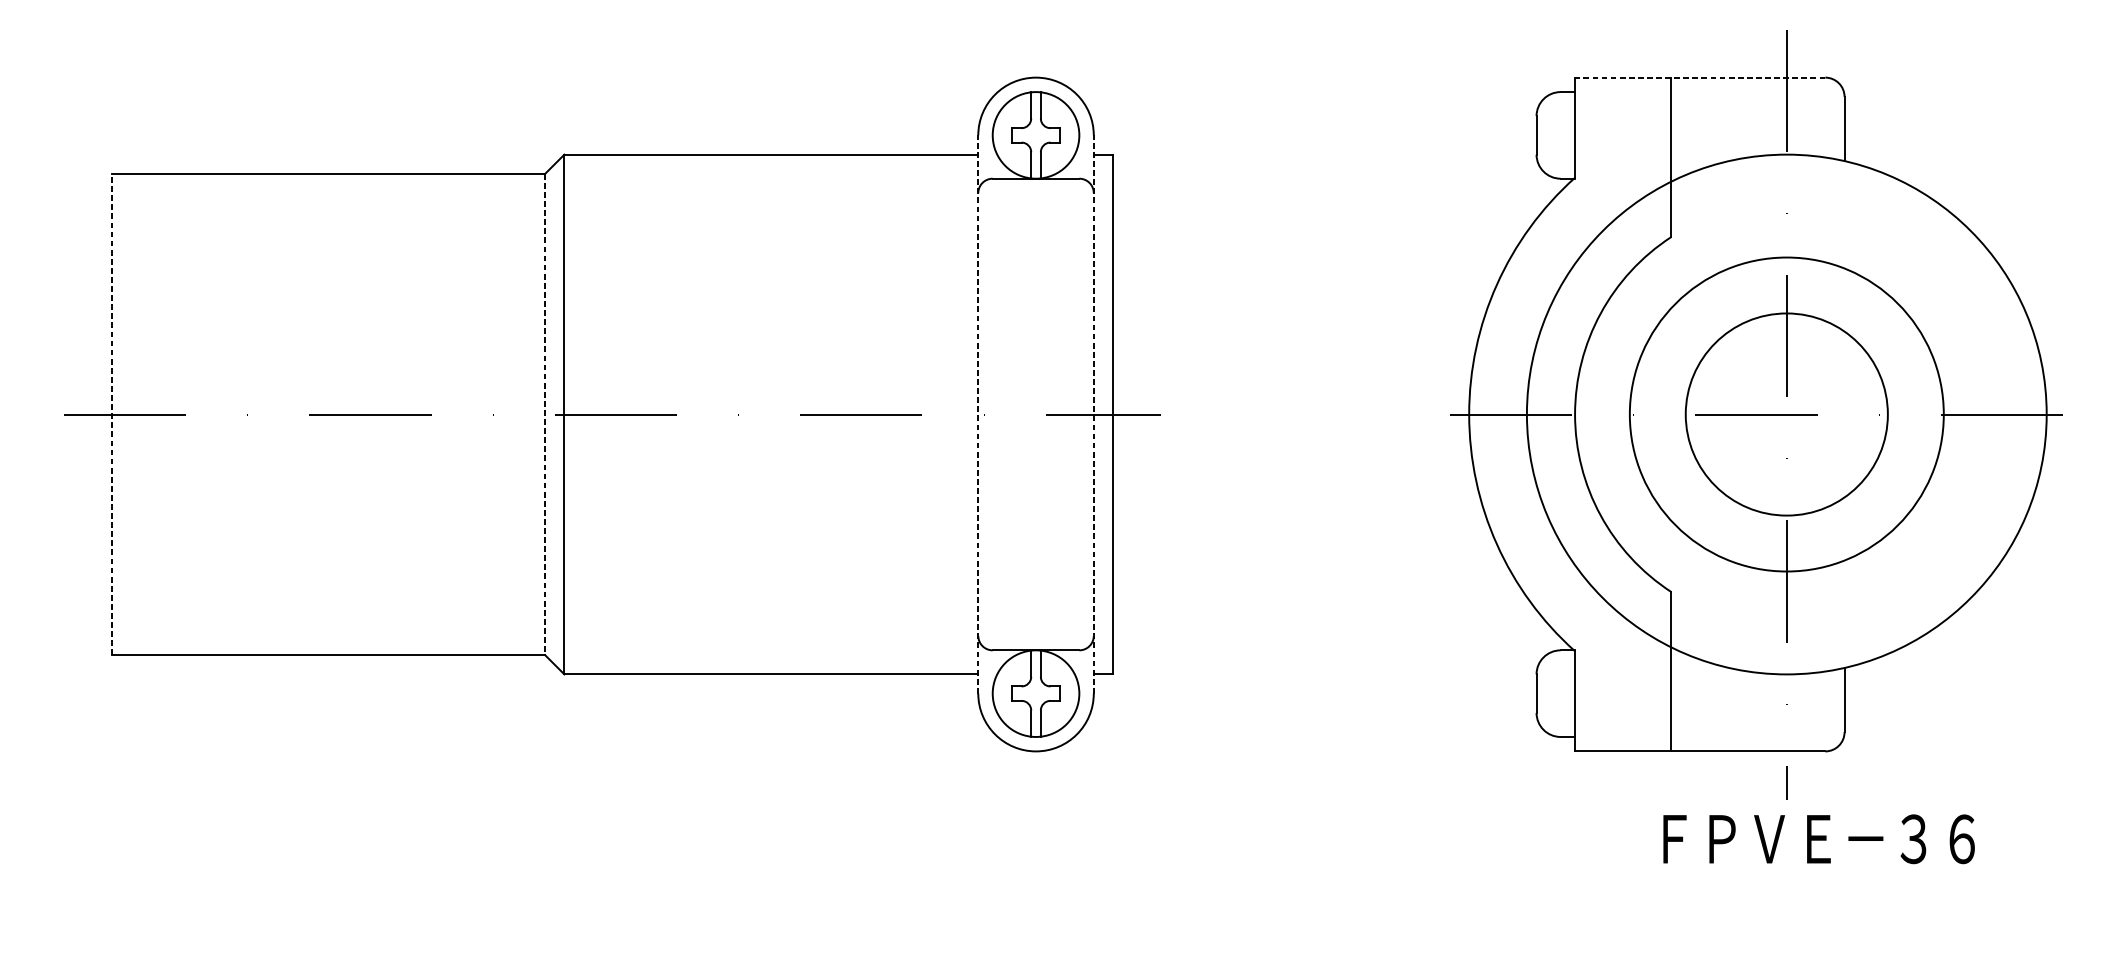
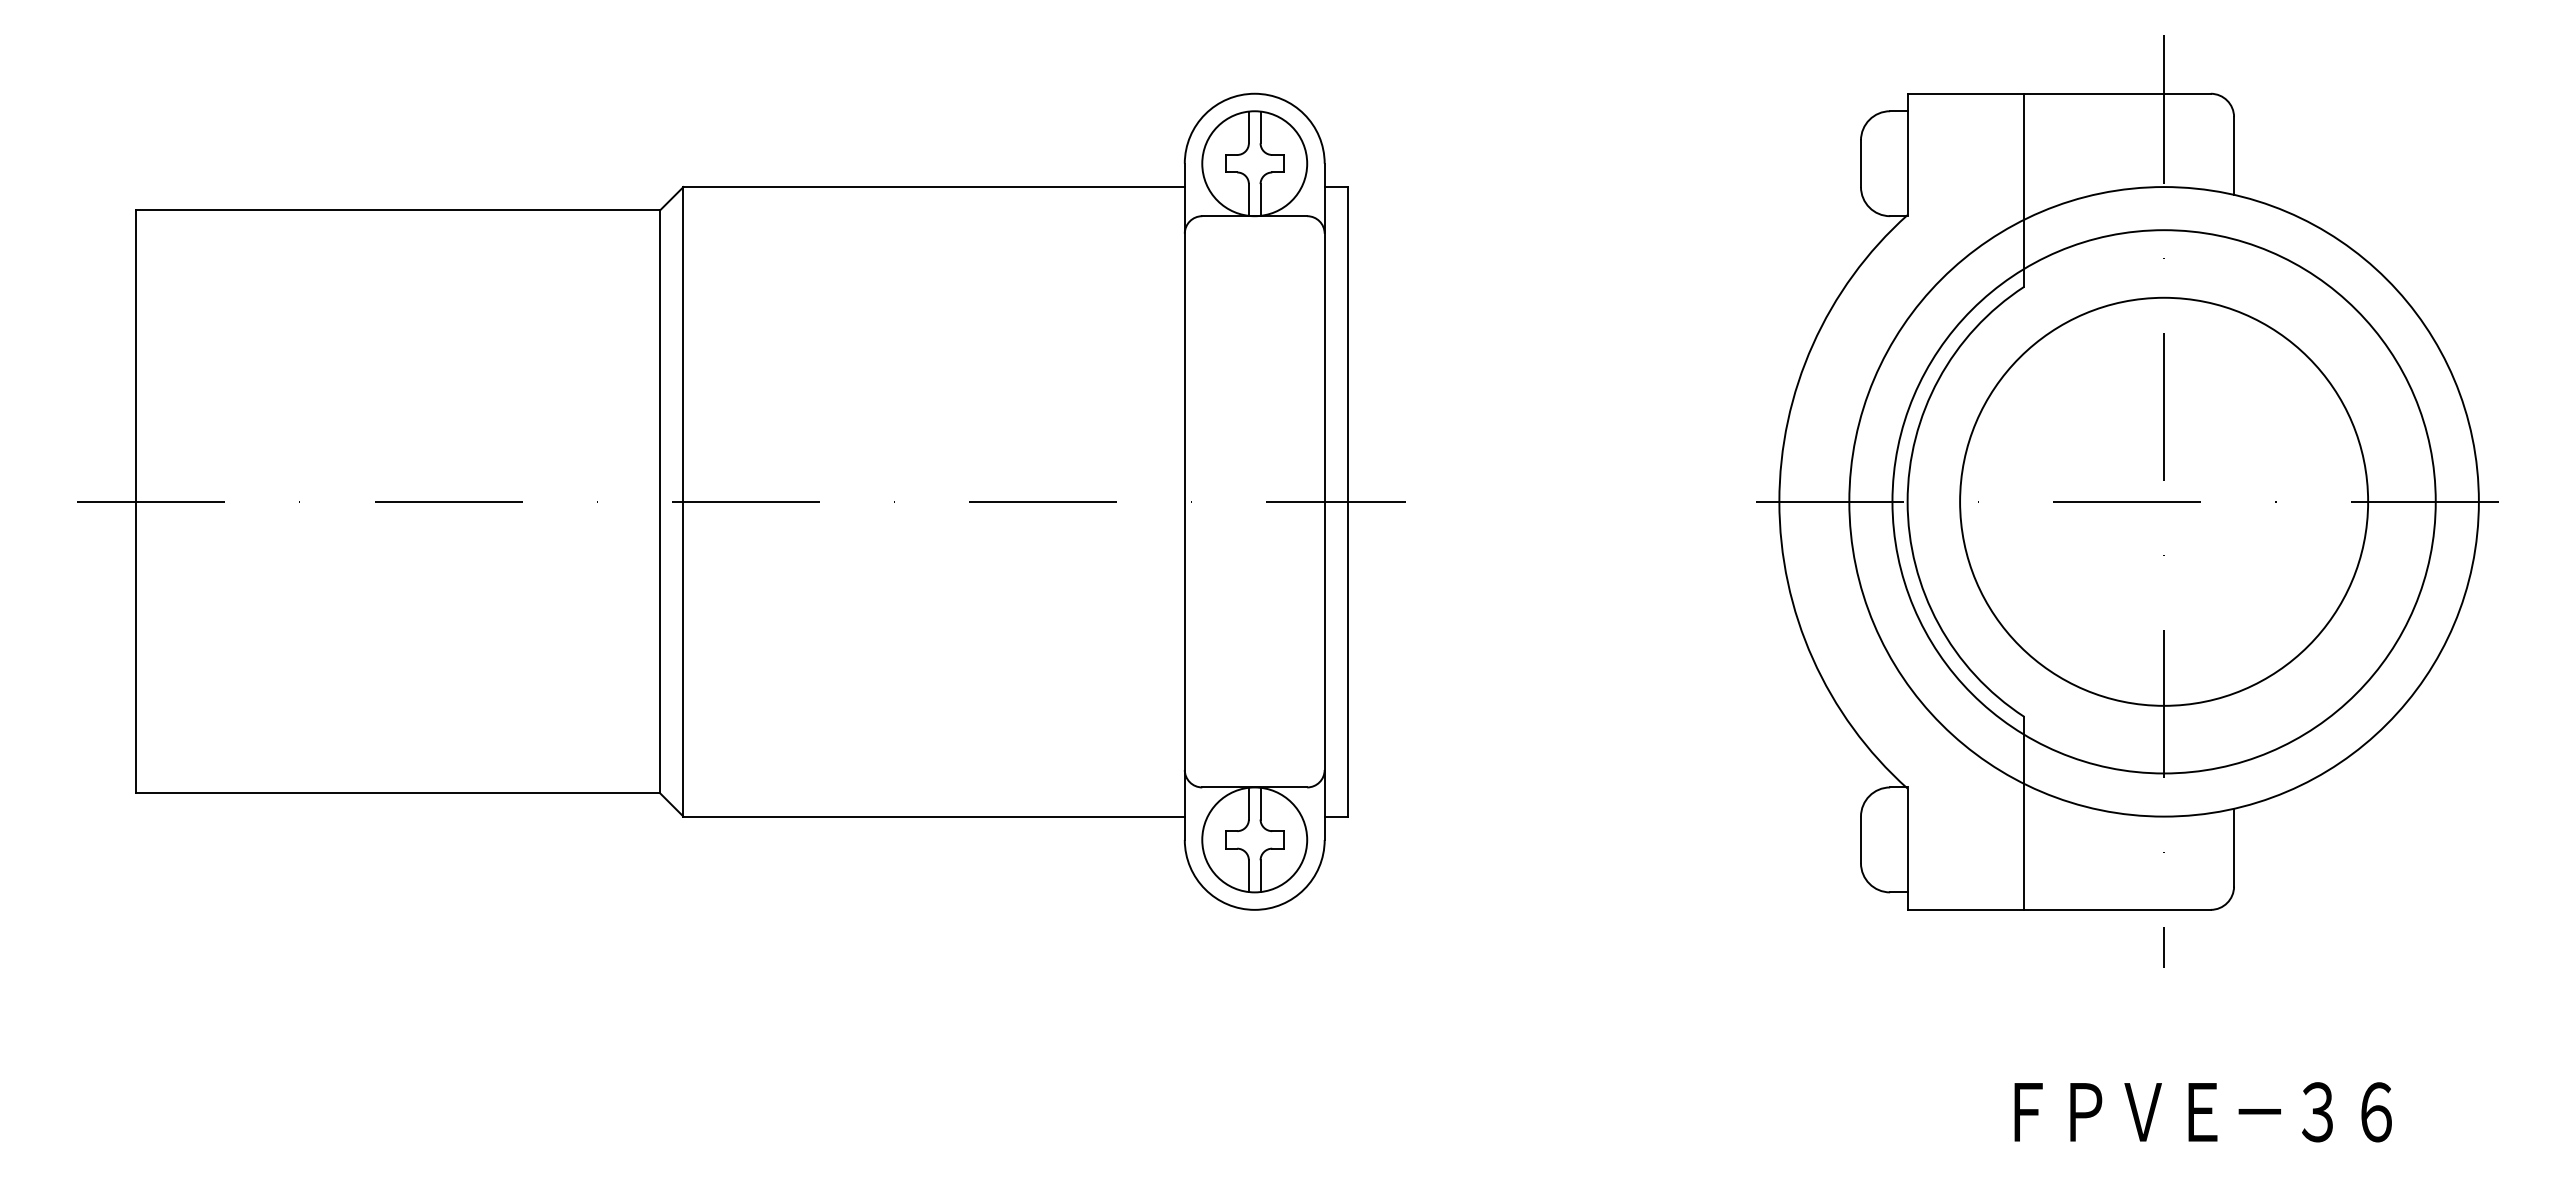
line: (1700, 77) -> (2059, 93), dashed -> solid
line: (111, 414) -> (135, 501), dashed -> solid
line: (978, 414) -> (1184, 501), dashed -> solid
line: (1093, 414) -> (1324, 501), dashed -> solid
circle: (1786, 414) -> (2163, 501), size x1.43
circle: (1787, 414) -> (2164, 501), size x1.67
line: (545, 415) -> (660, 502), dashed -> solid
text: (1818, 839) -> (2202, 1112), moved

